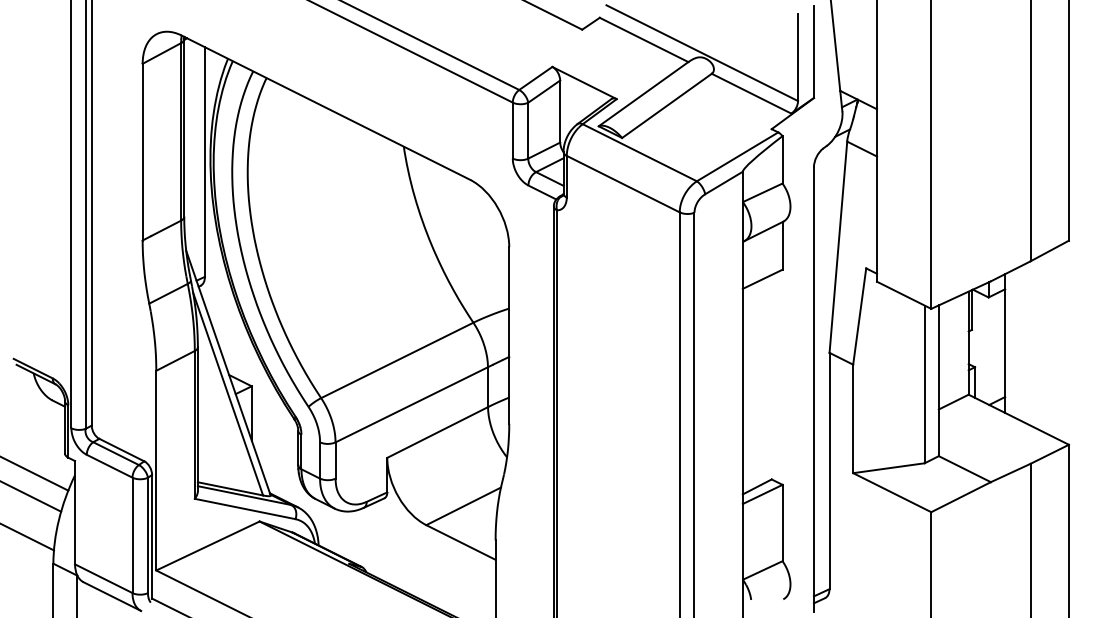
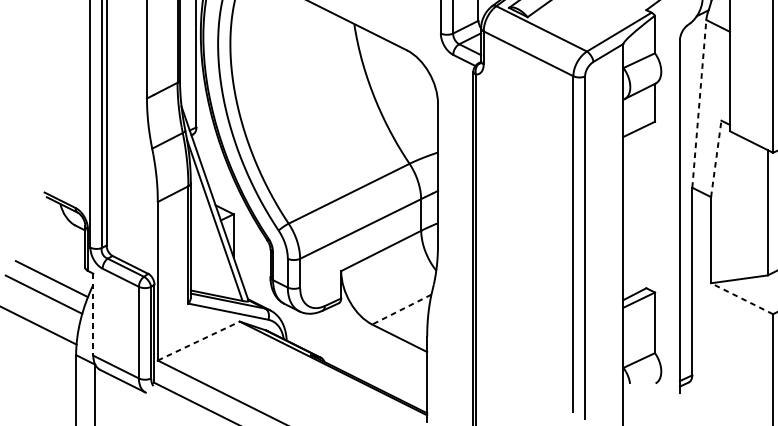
line: (838, 247) -> (699, 104), solid -> dashed
line: (859, 316) -> (716, 158), solid -> dashed
line: (892, 492) -> (742, 298), solid -> dashed
line: (463, 506) -> (401, 309), solid -> dashed
line: (75, 512) -> (93, 314), solid -> dashed
line: (208, 545) -> (199, 340), solid -> dashed

